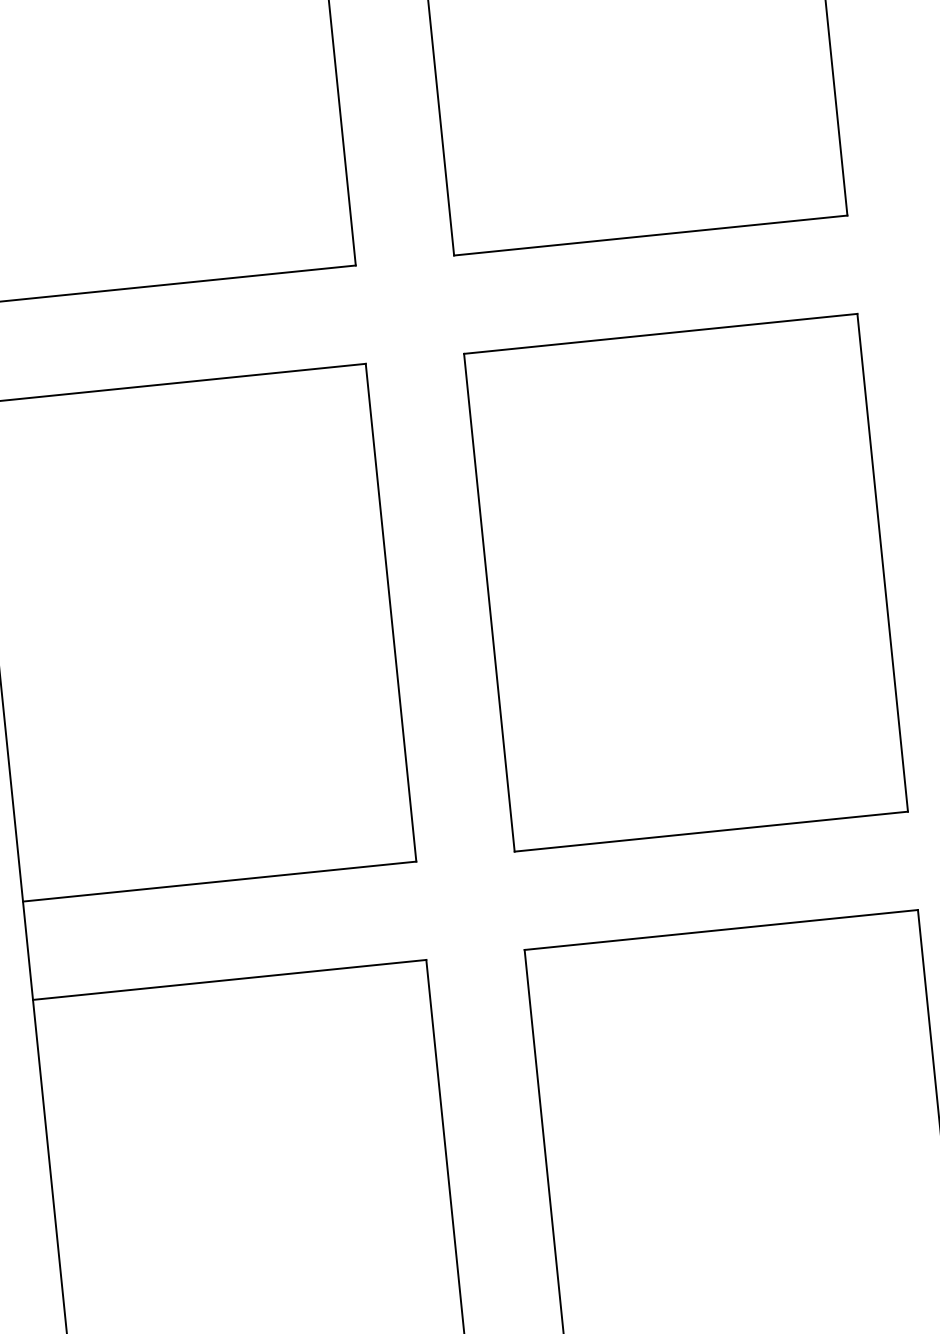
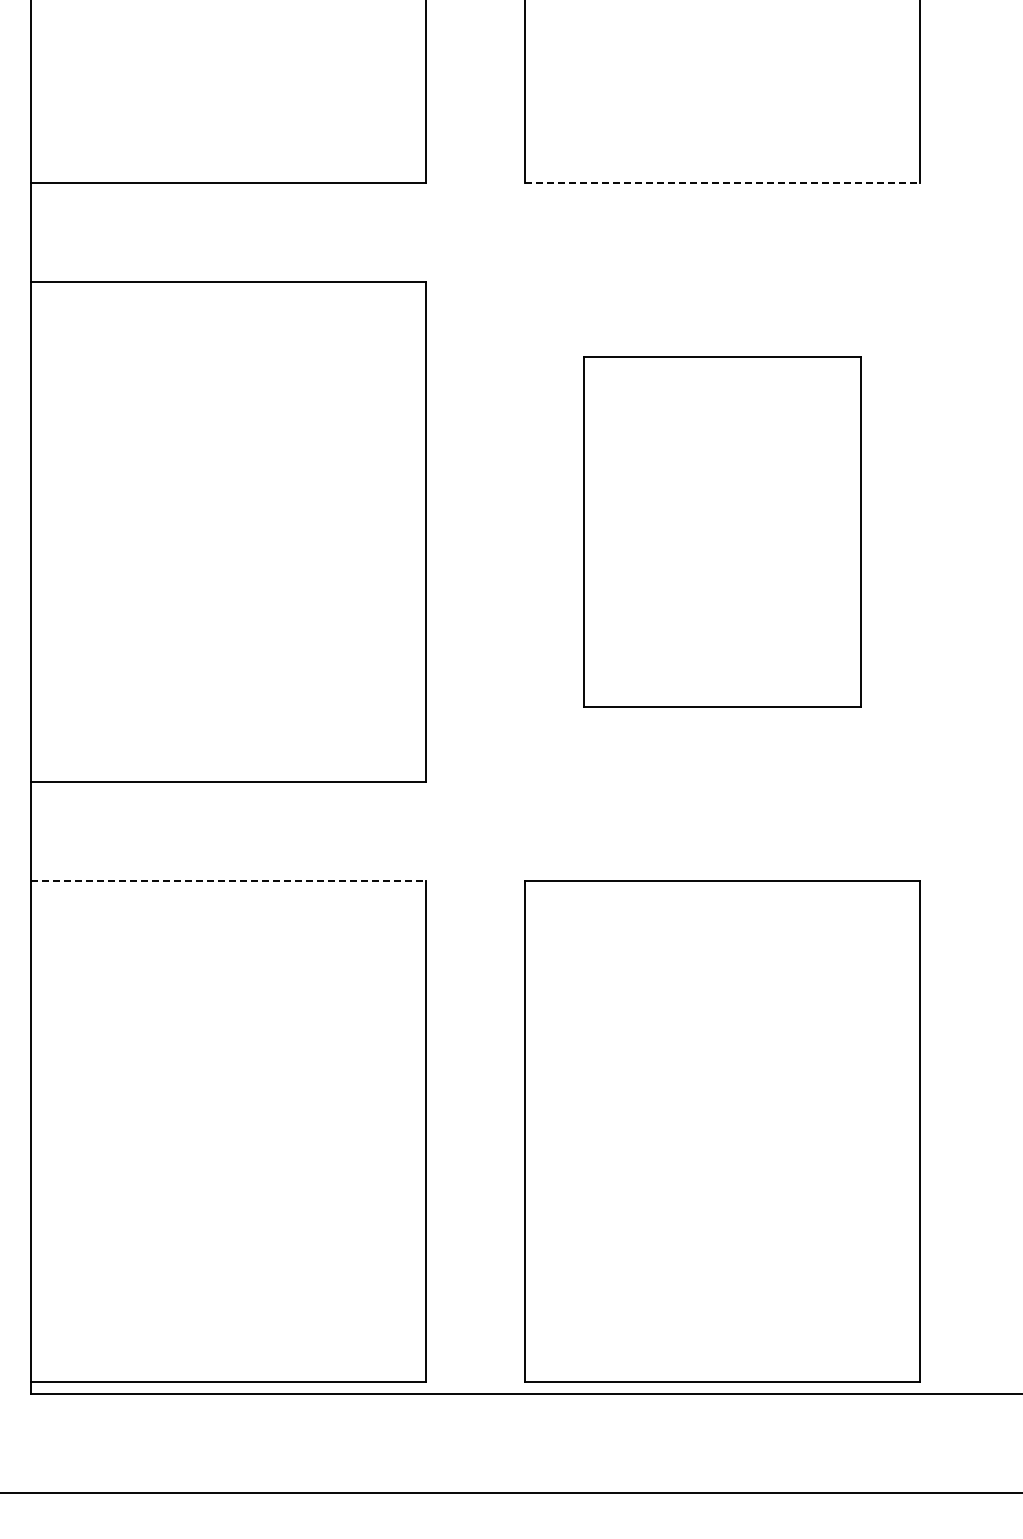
line: (650, 235) -> (722, 183), solid -> dashed
part: (685, 582) -> (722, 531), size x0.7
line: (229, 980) -> (228, 881), solid -> dashed

